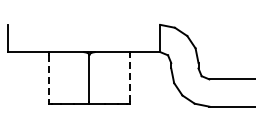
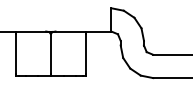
line: (48, 78) -> (15, 54), dashed -> solid
line: (130, 78) -> (85, 54), dashed -> solid

